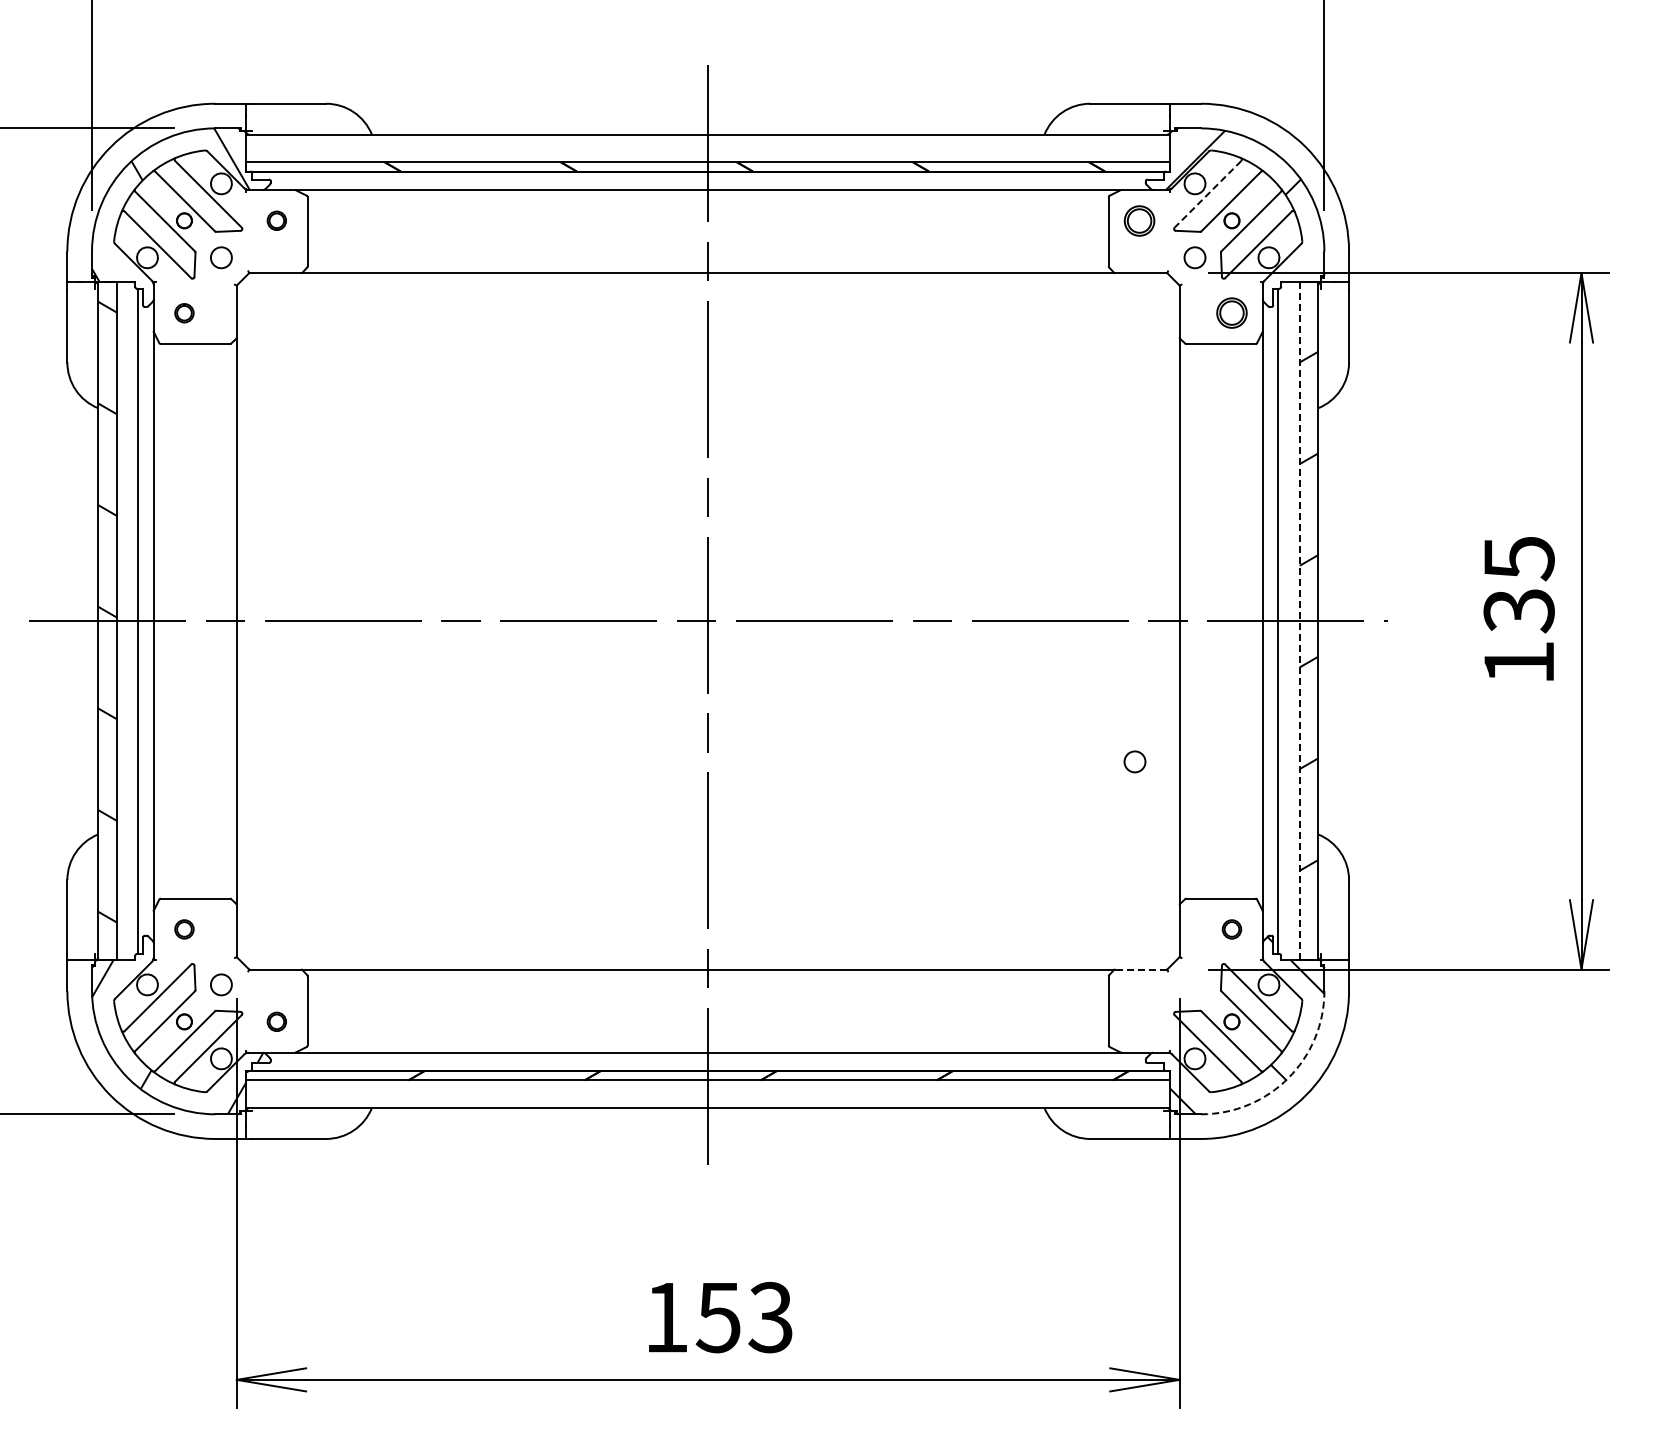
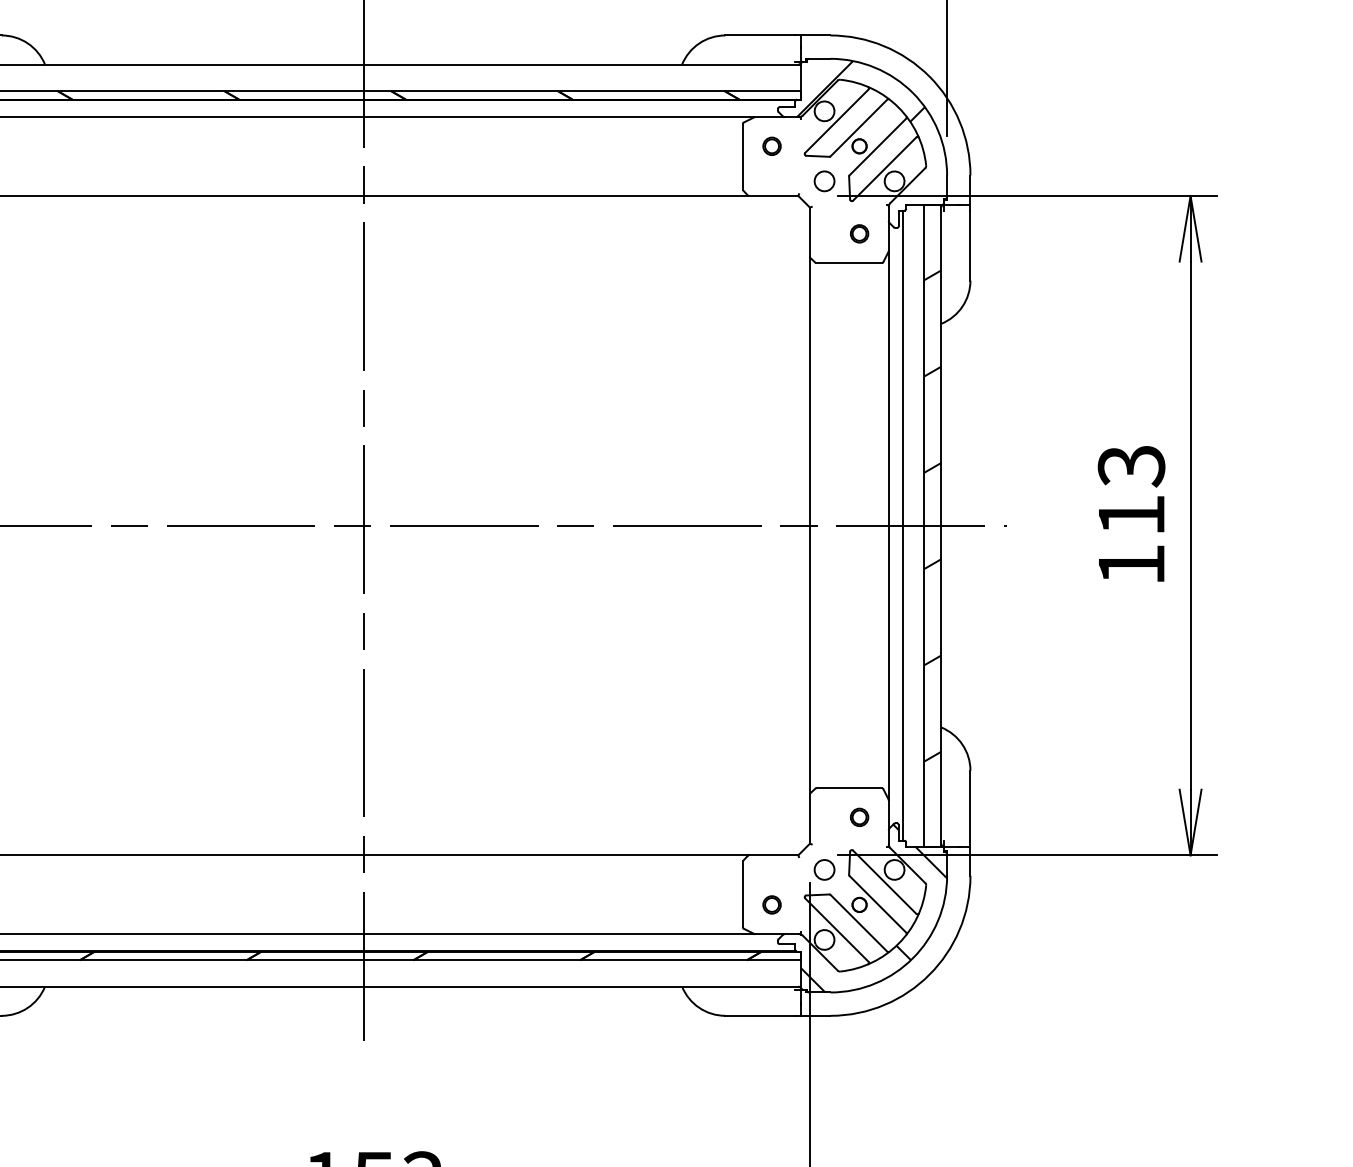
line: (1207, 194) -> (836, 121), dashed -> solid
part: (1139, 220) -> (772, 146), size x0.62
part: (1231, 313) -> (859, 234), size x0.62
text: (1518, 585) -> (1130, 491), 135 -> 113
line: (1299, 621) -> (923, 525), dashed -> solid
circle: (1134, 761) -> (824, 869), moved
line: (1141, 969) -> (773, 855), dashed -> solid
part: (1139, 1021) -> (772, 904), added
arc: (1288, 1078) -> (913, 958), dashed -> solid

